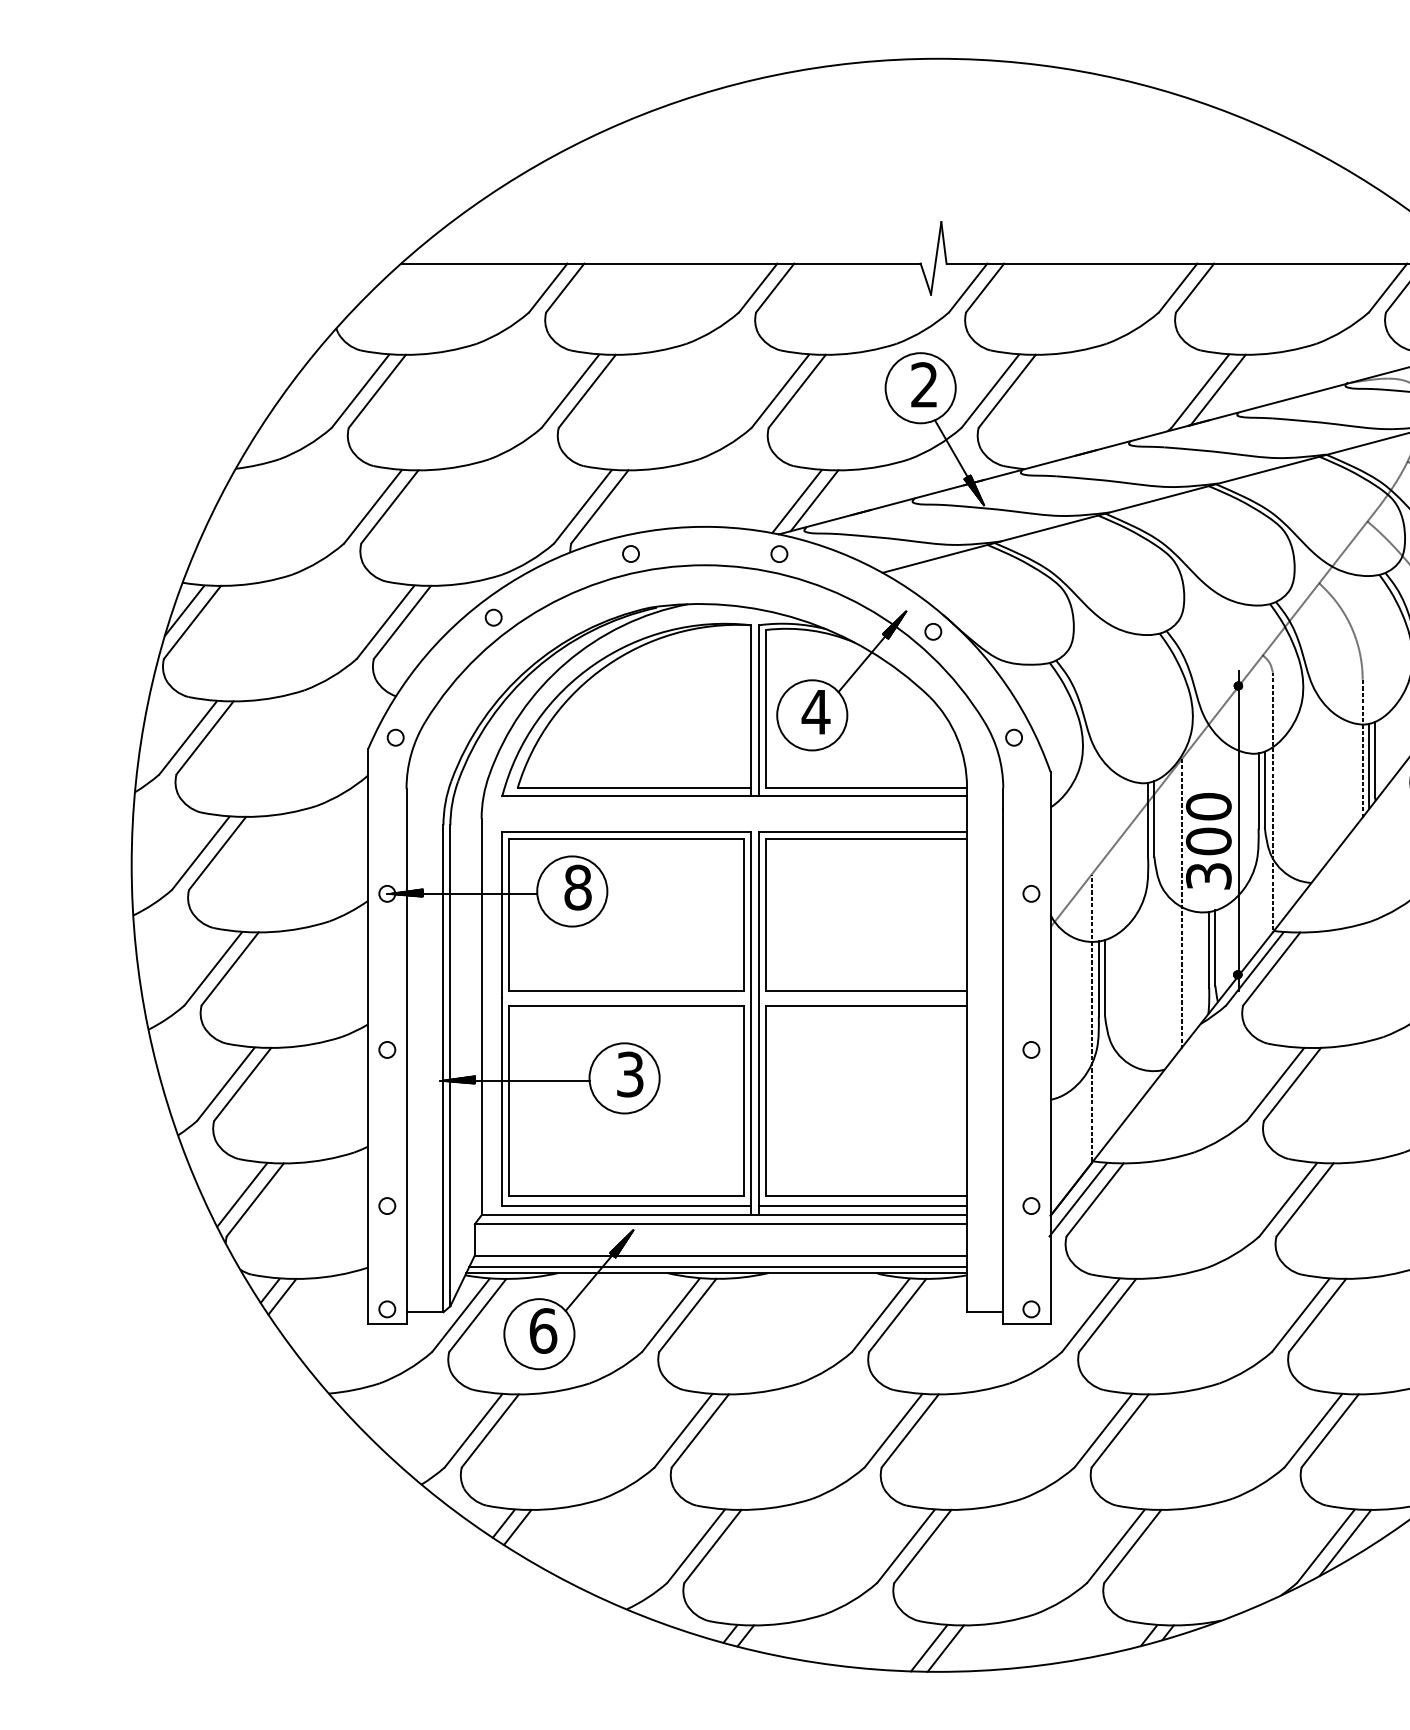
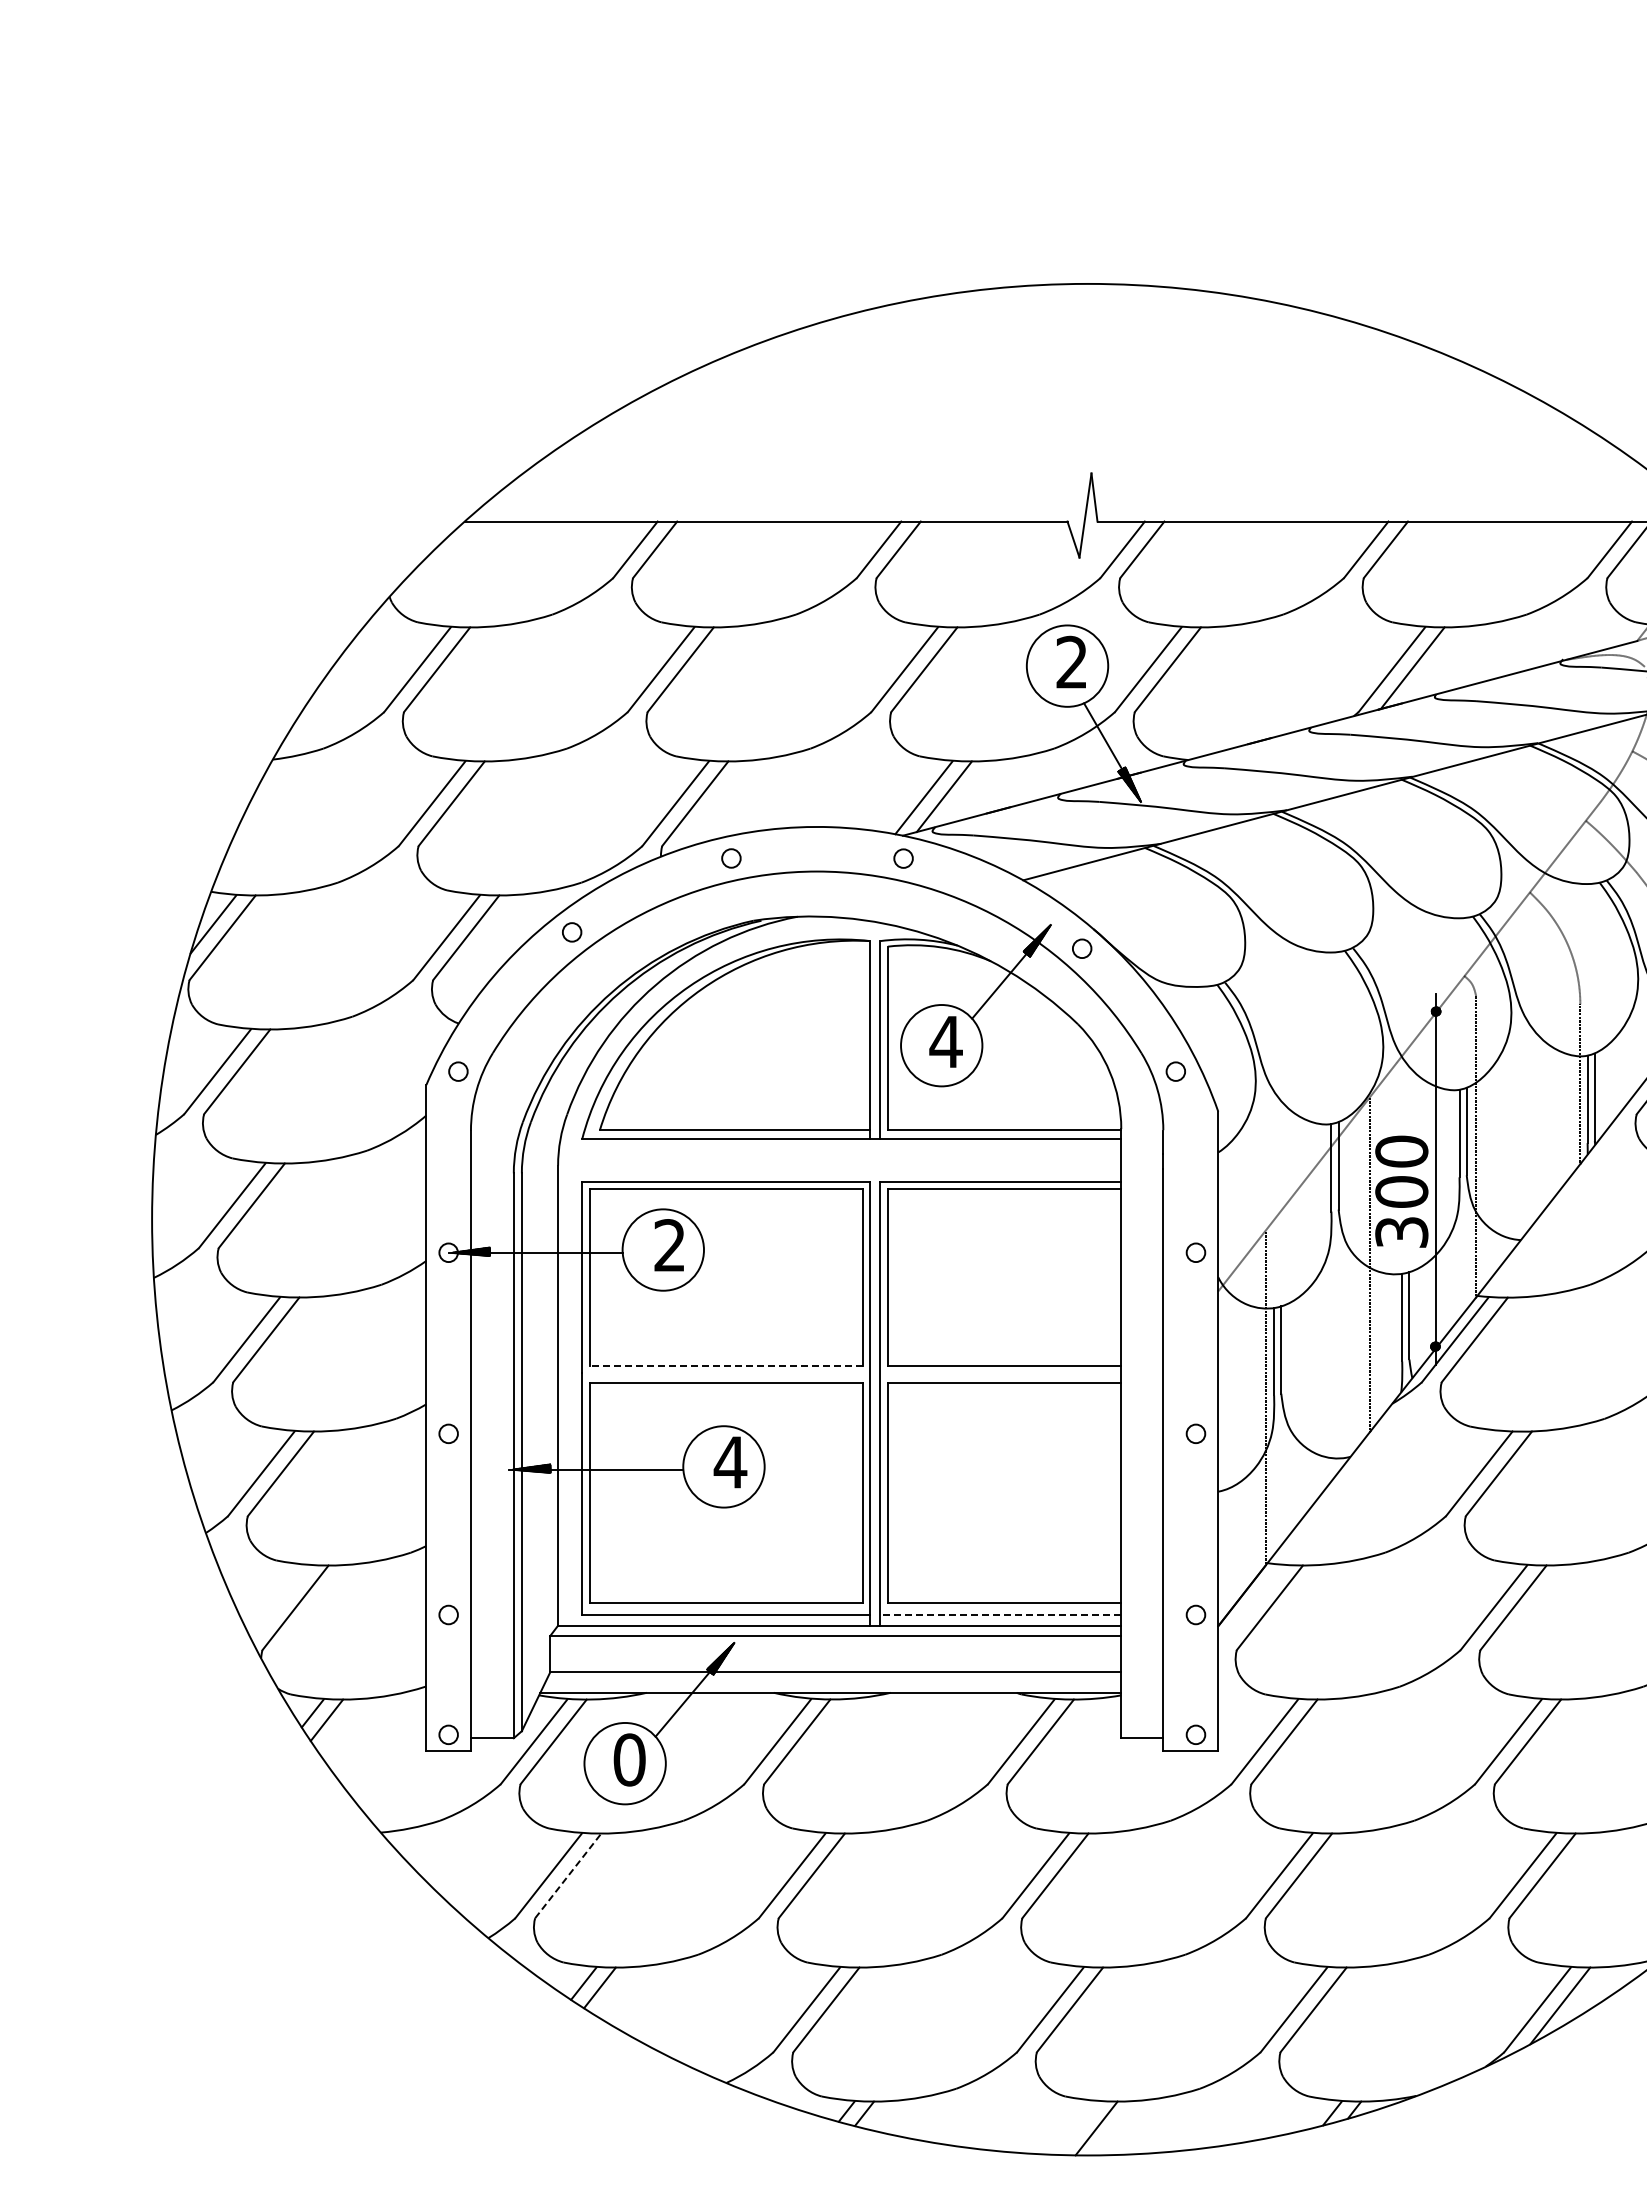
text: (577, 887) -> (669, 1245), 8 -> 2
line: (626, 991) -> (726, 1366), solid -> dashed
text: (630, 1074) -> (730, 1462), 3 -> 4
line: (242, 1195) -> (280, 1602), removed
line: (1078, 1199) -> (1250, 1607), removed
line: (862, 1206) -> (1000, 1615), solid -> dashed
line: (718, 1266) -> (832, 1685), removed
text: (543, 1330) -> (629, 1759), 6 -> 0
line: (490, 1430) -> (568, 1875), solid -> dashed
line: (929, 1647) -> (1077, 2127), removed

